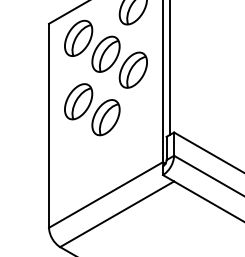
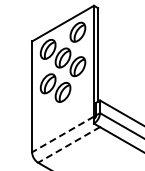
line: (106, 195) -> (63, 134), solid -> dashed
line: (117, 213) -> (69, 144), solid -> dashed

